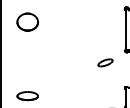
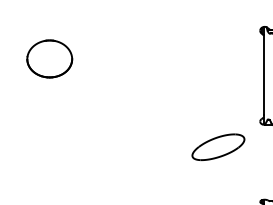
part: (105, 62) -> (218, 146), size x1.67

